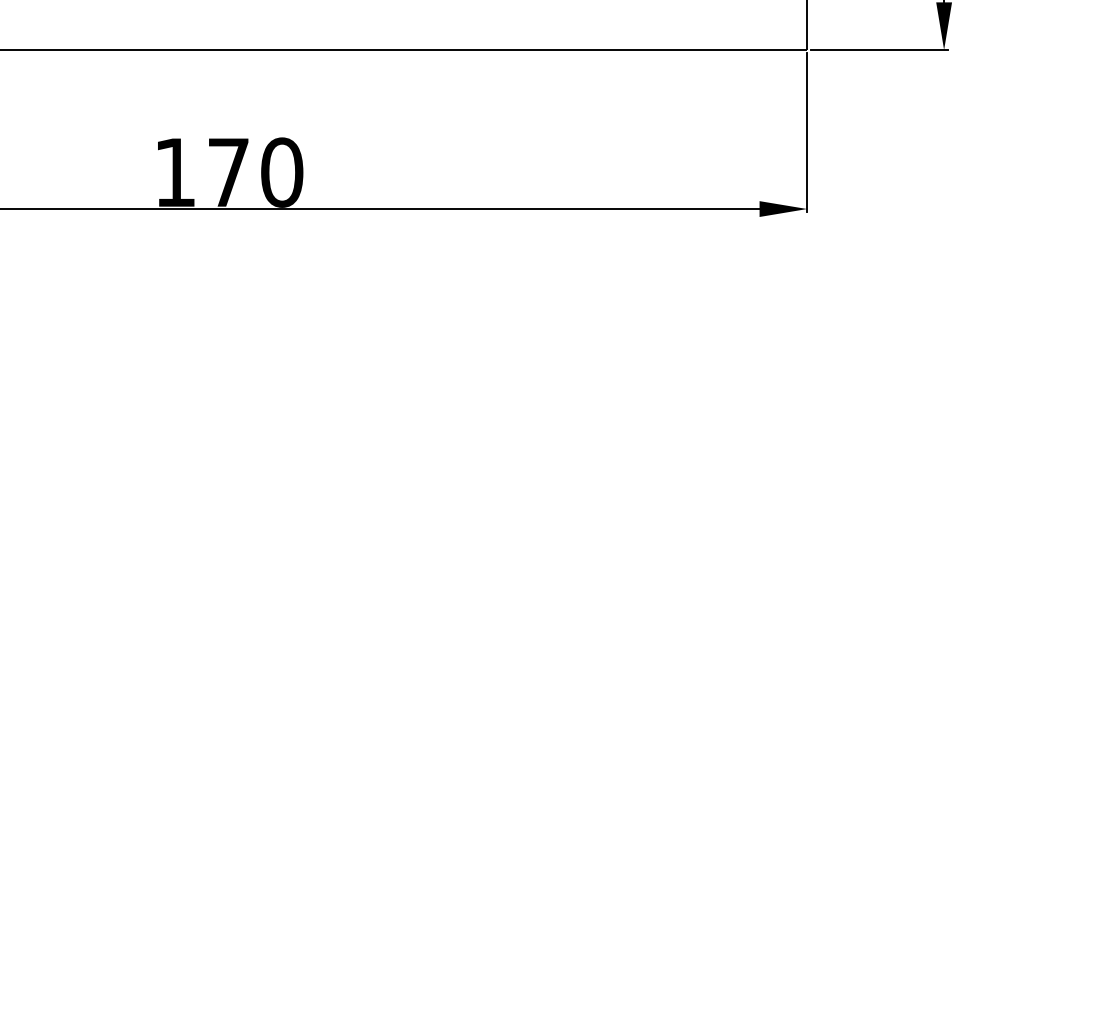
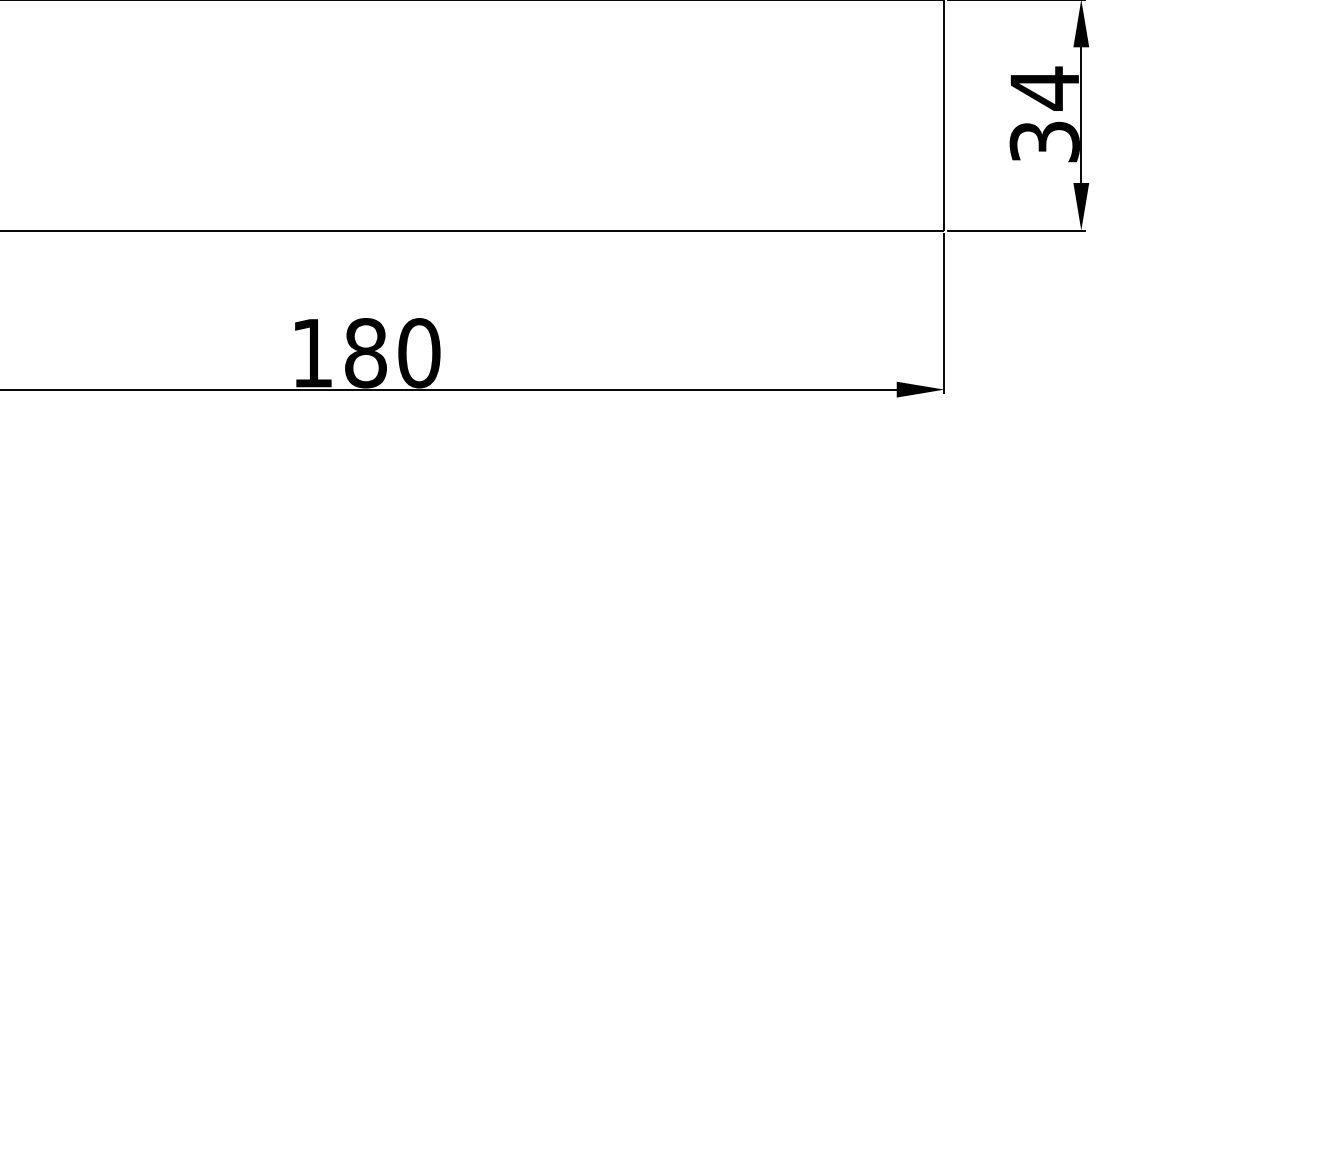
text: (228, 172) -> (365, 353), 170 -> 180

